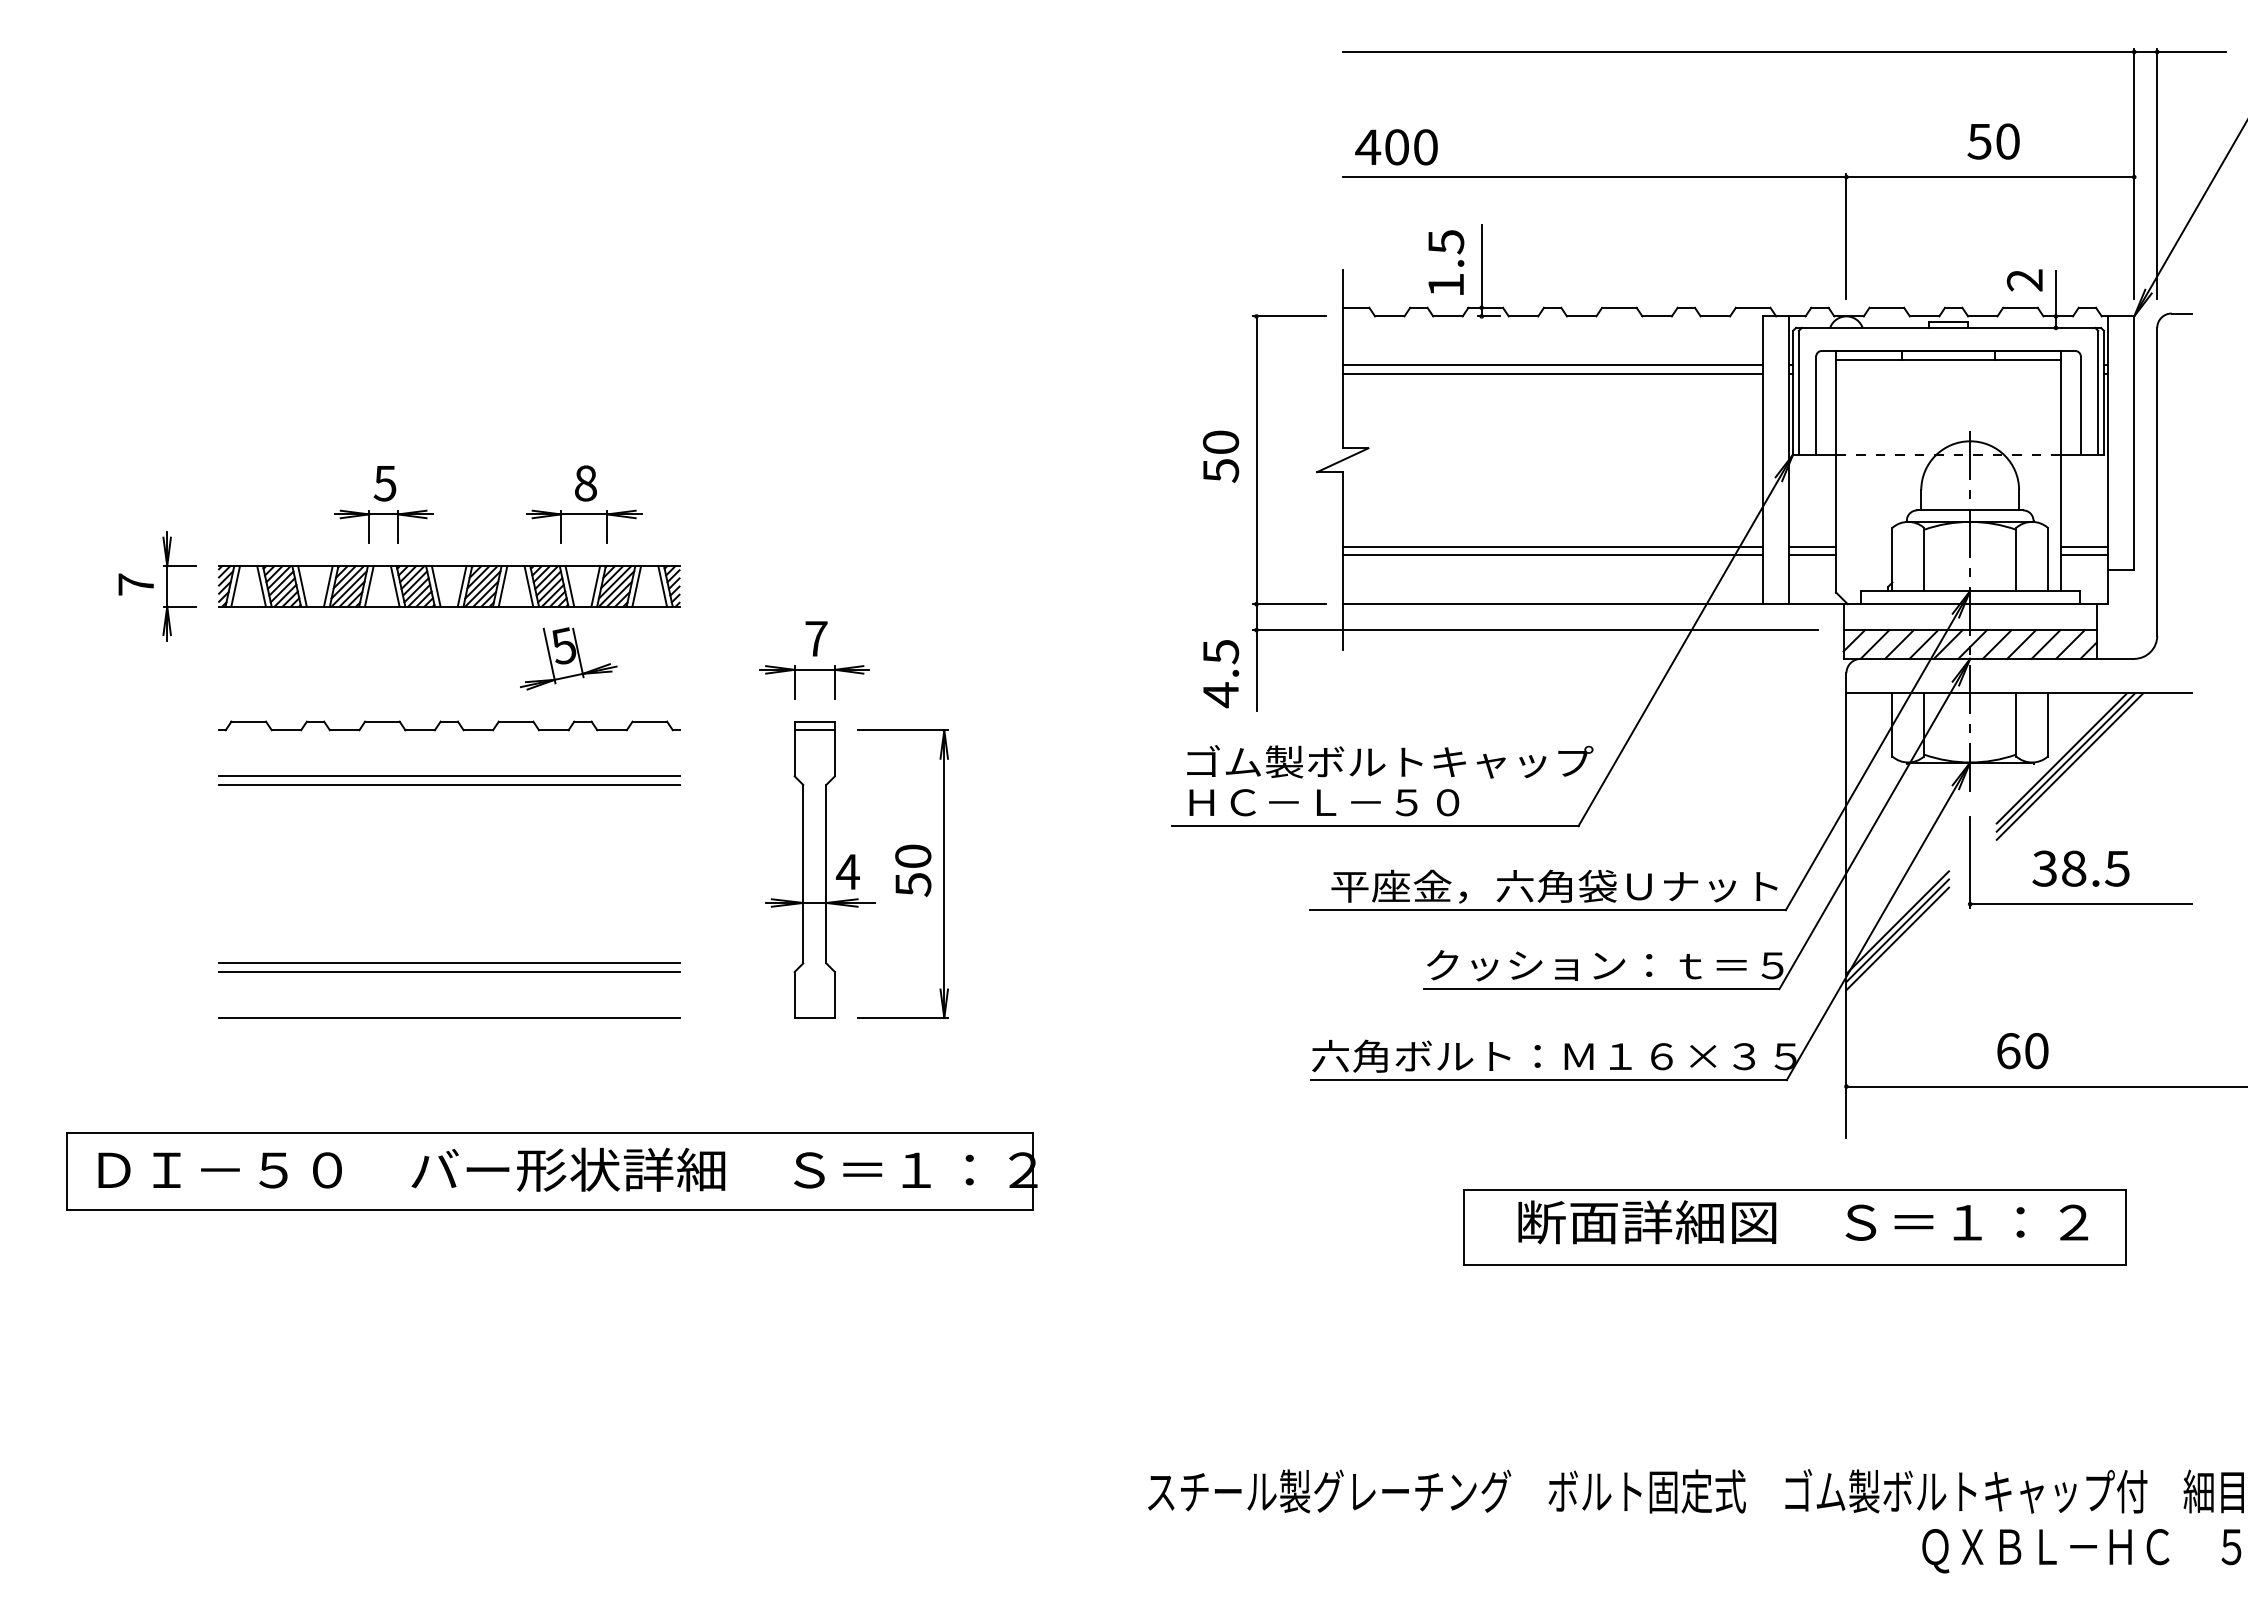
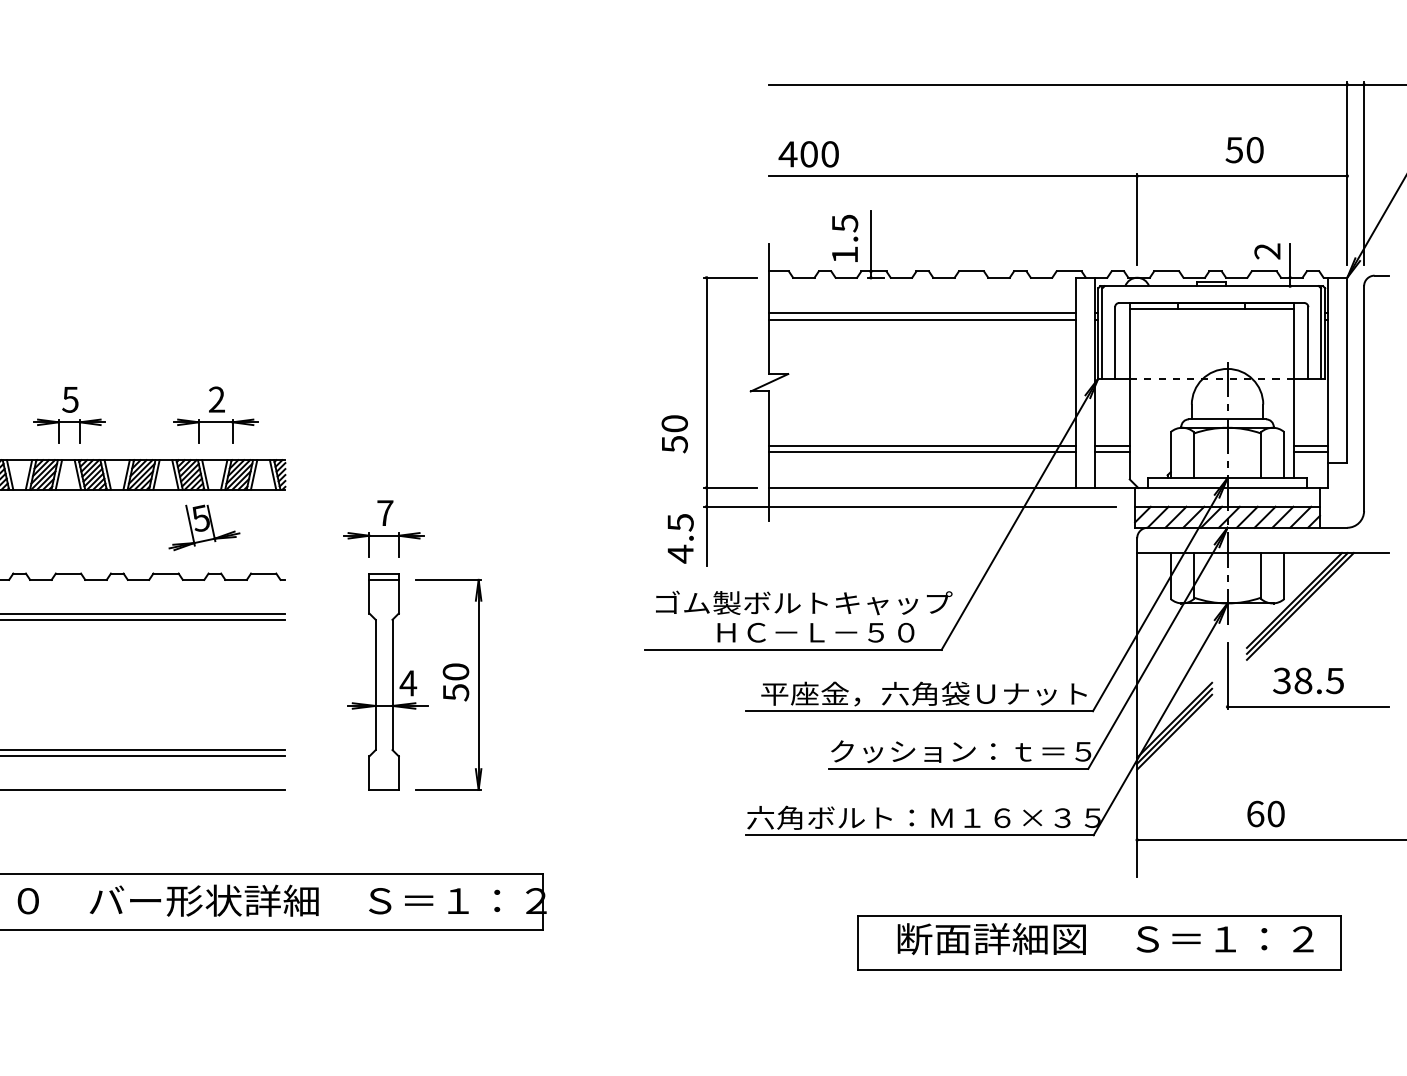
text: (1220, 456) -> (674, 434), moved
text: (585, 483) -> (216, 399), 8 -> 2
text: (1324, 802) -> (816, 632), moved

